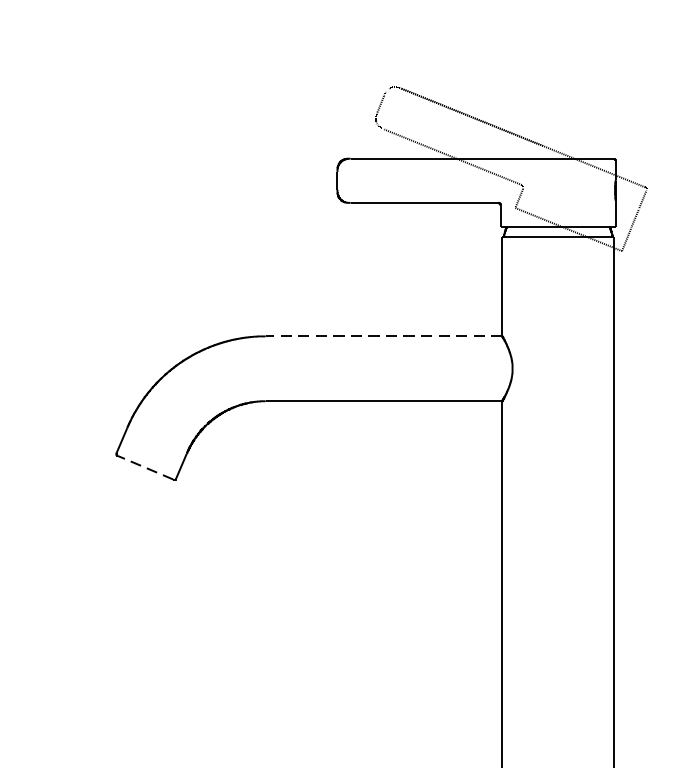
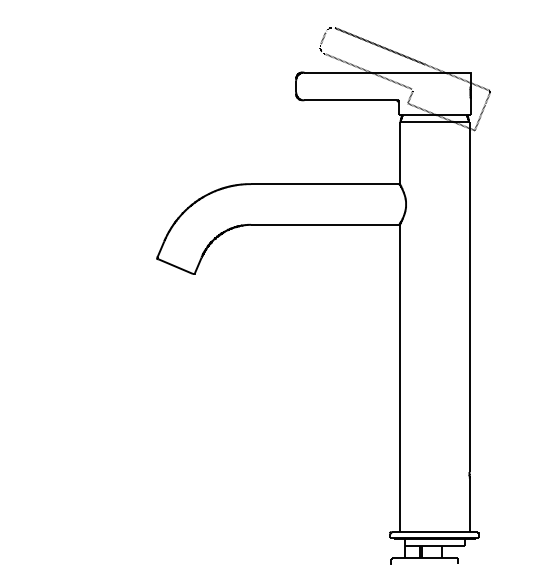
line: (382, 336) -> (324, 184), dashed -> solid
line: (145, 467) -> (175, 266), dashed -> solid

